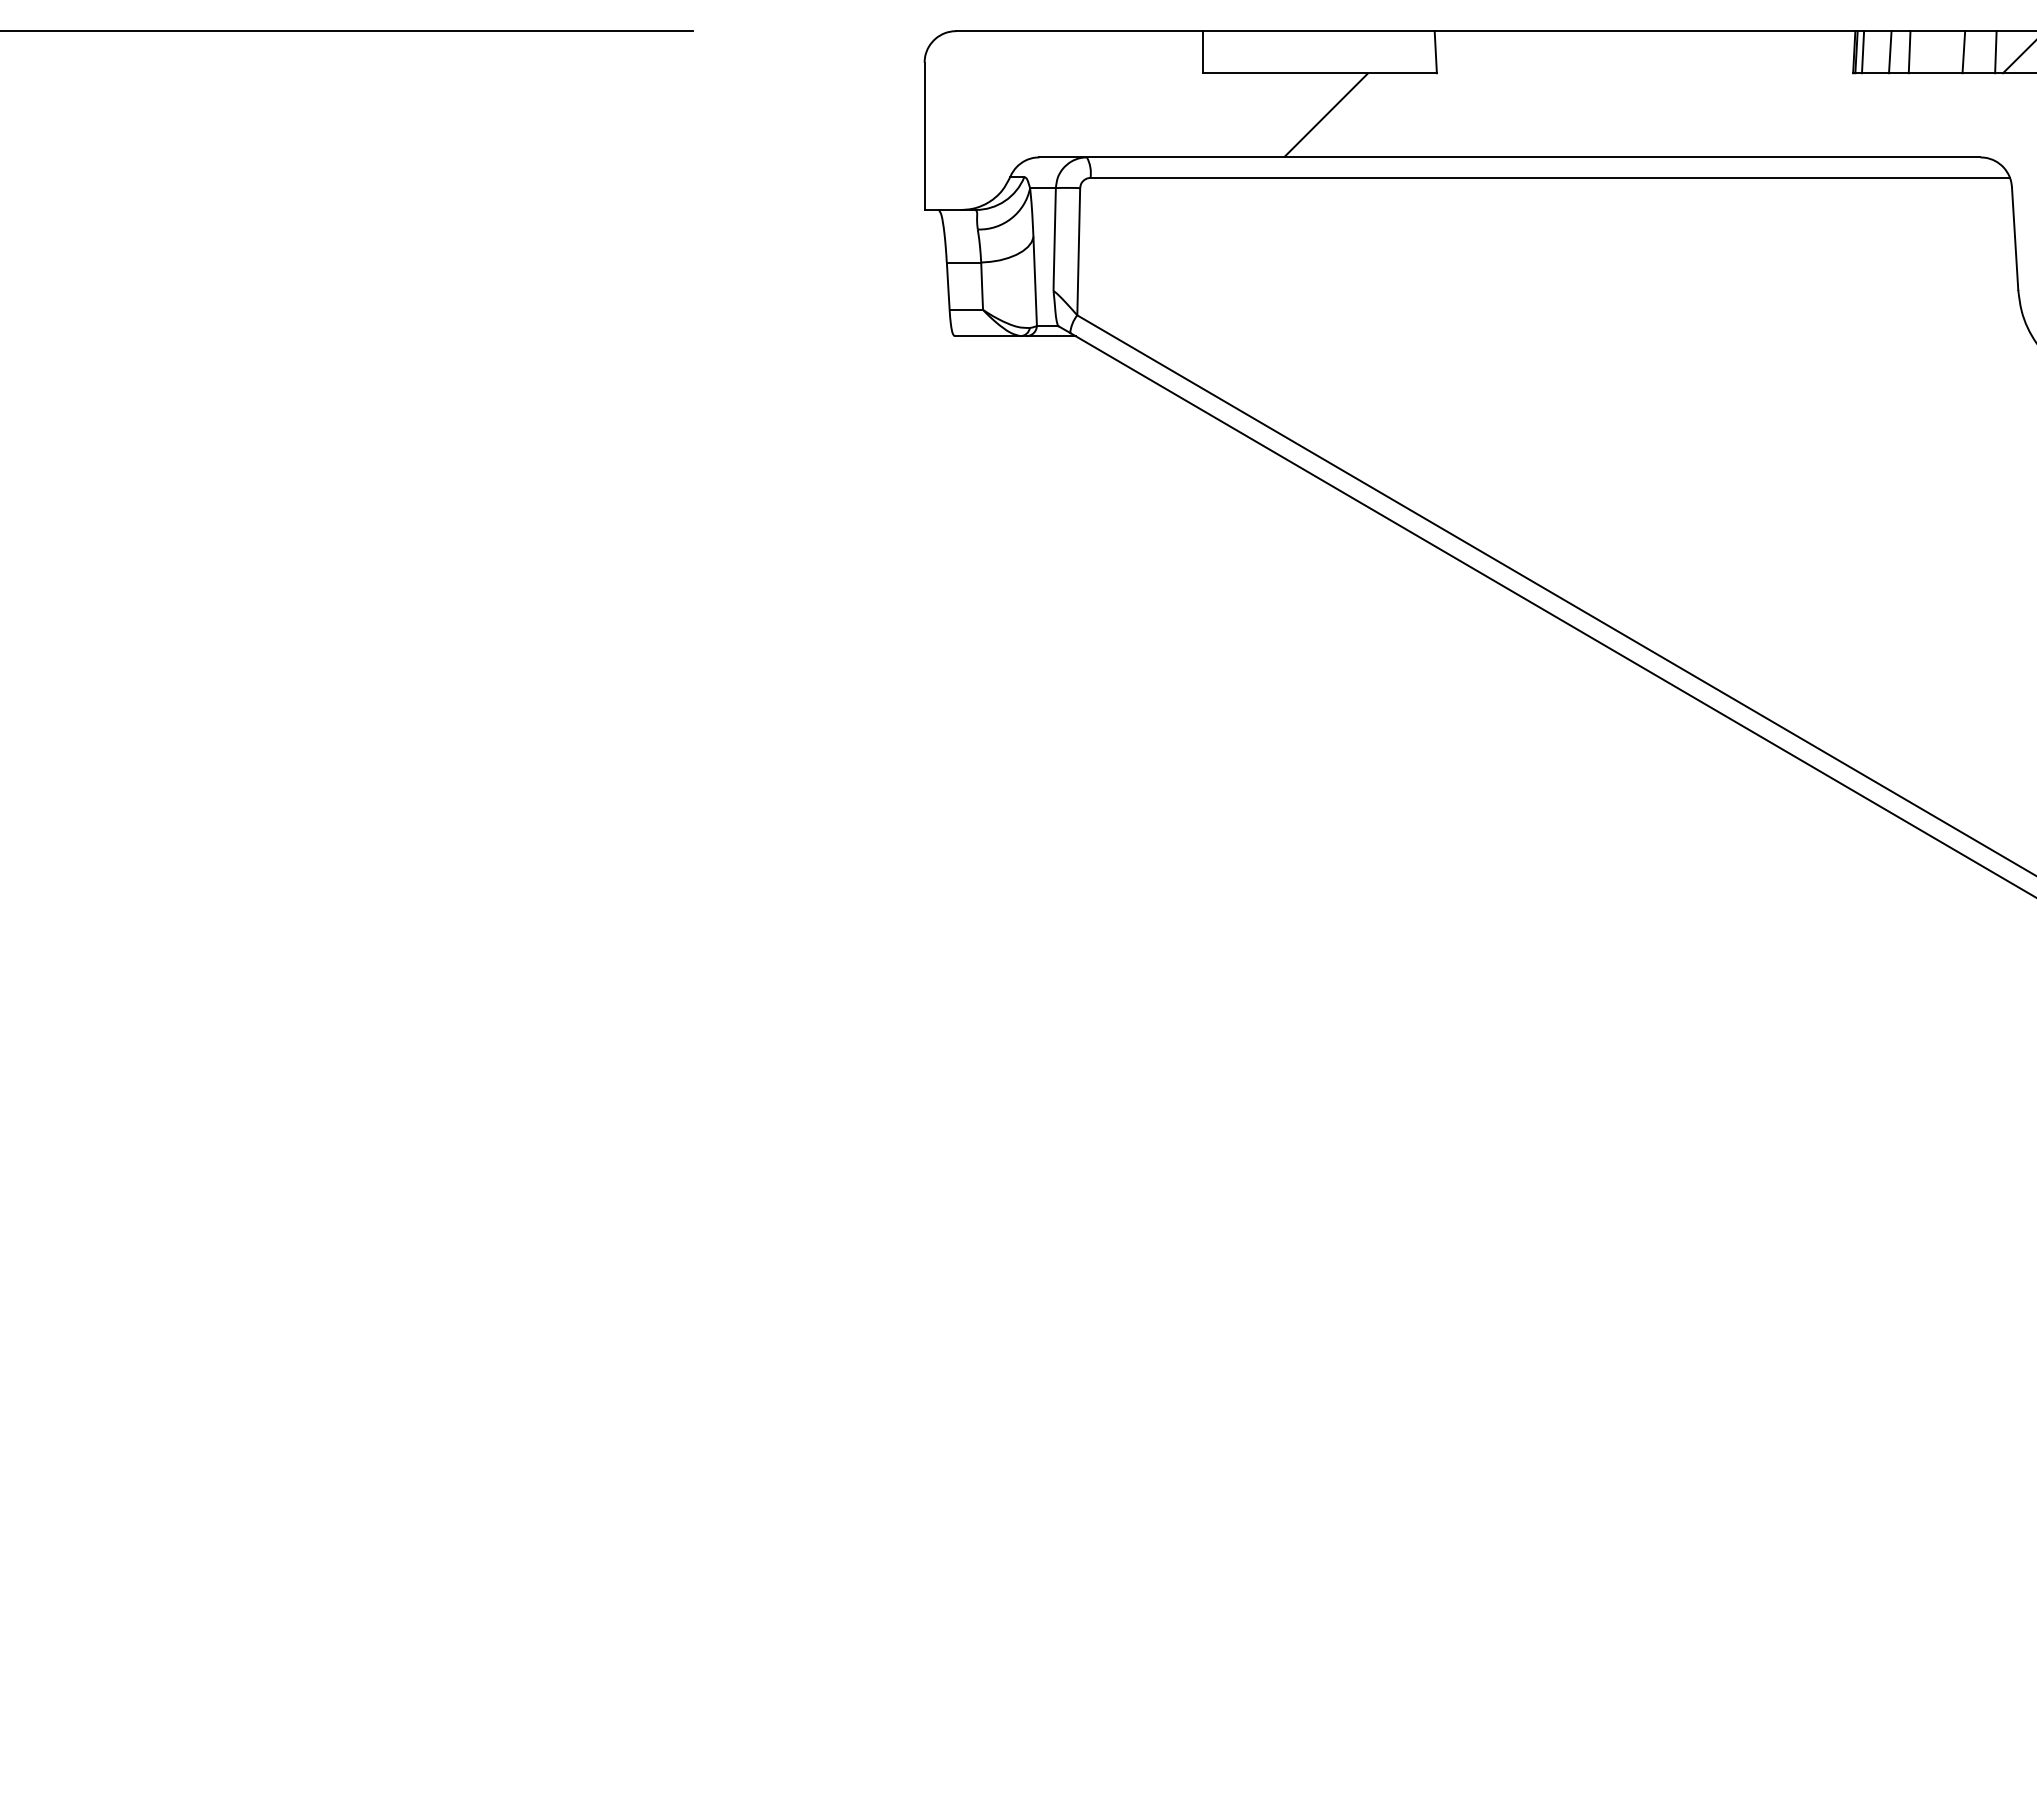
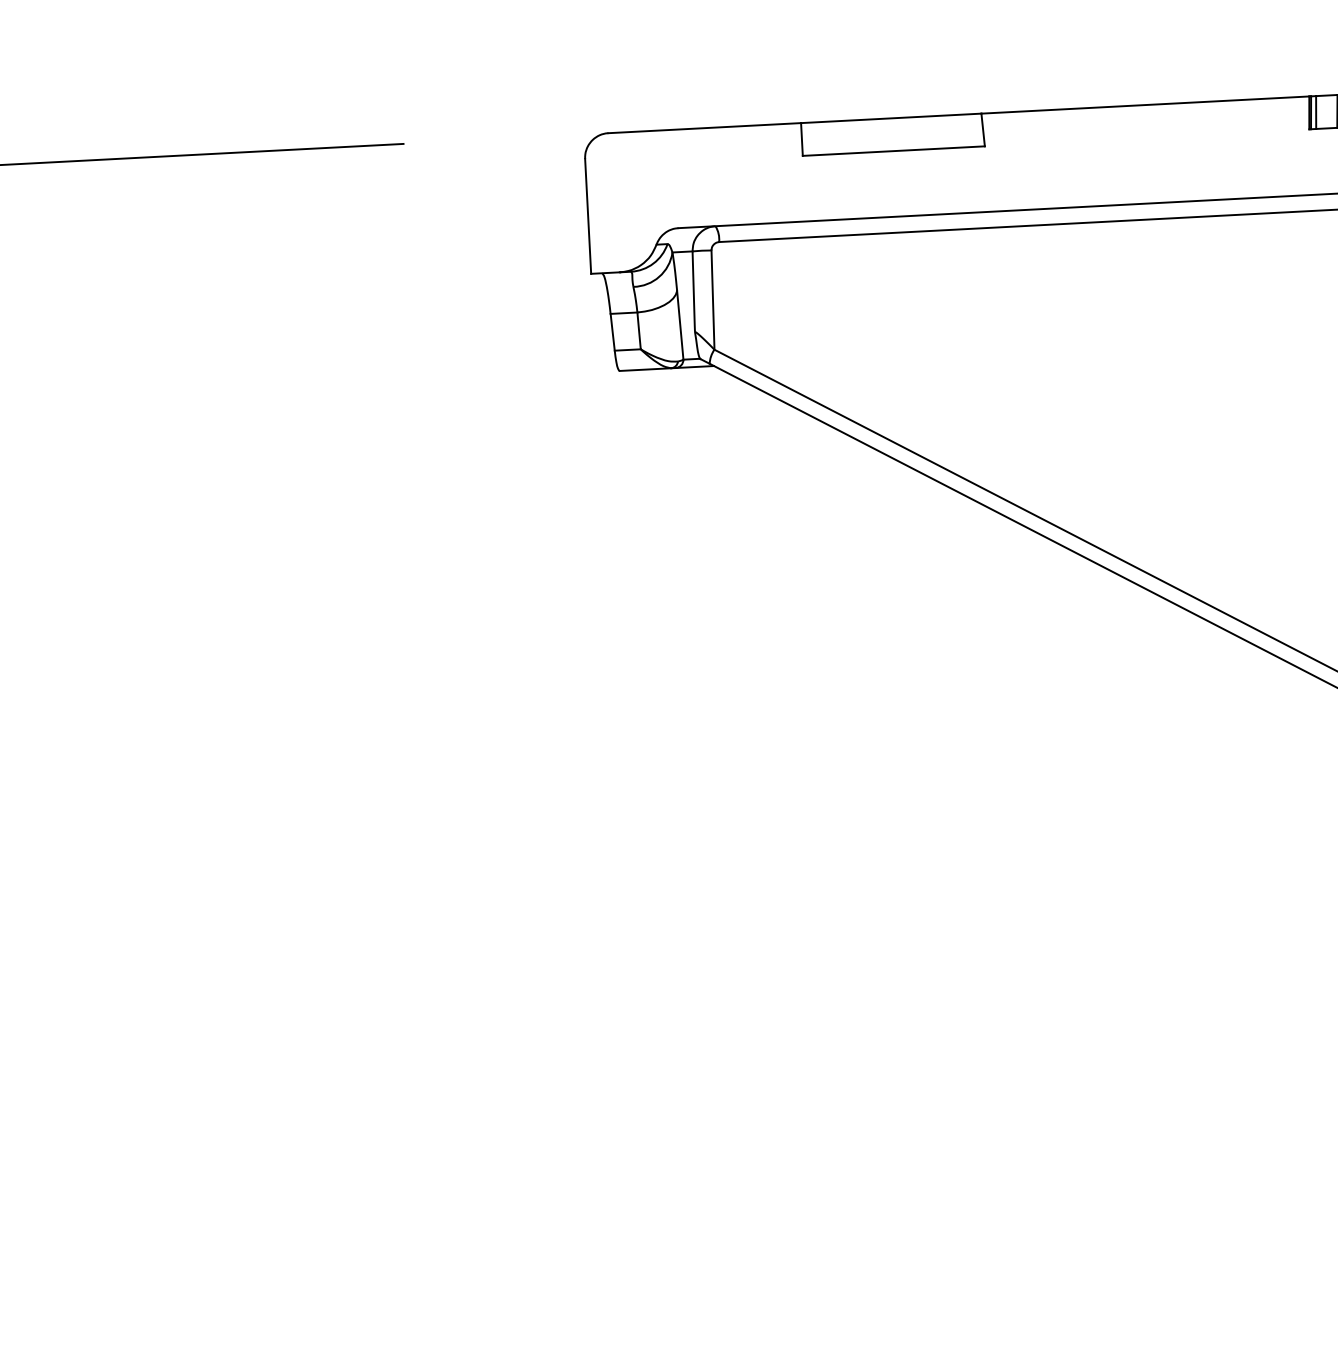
hatch: (1326, 115) -> (900, 183), removed

